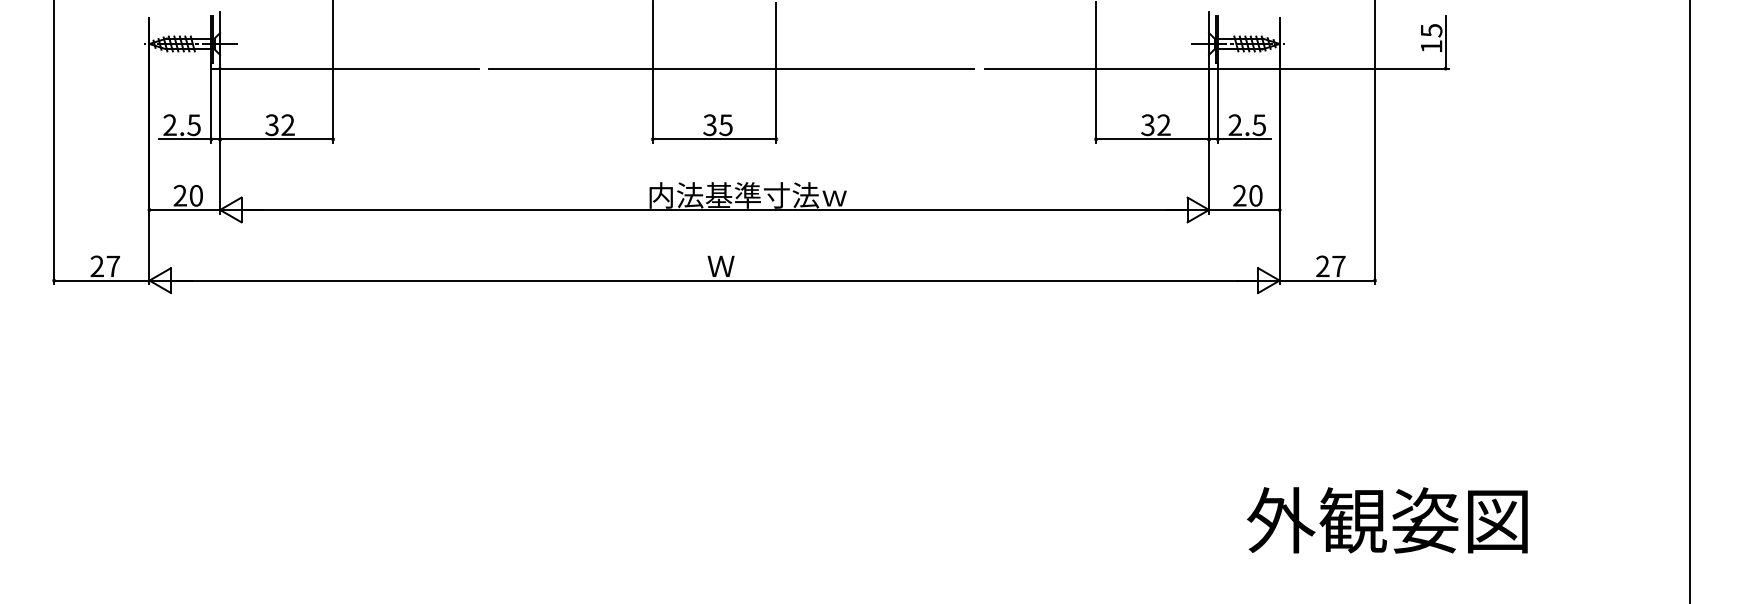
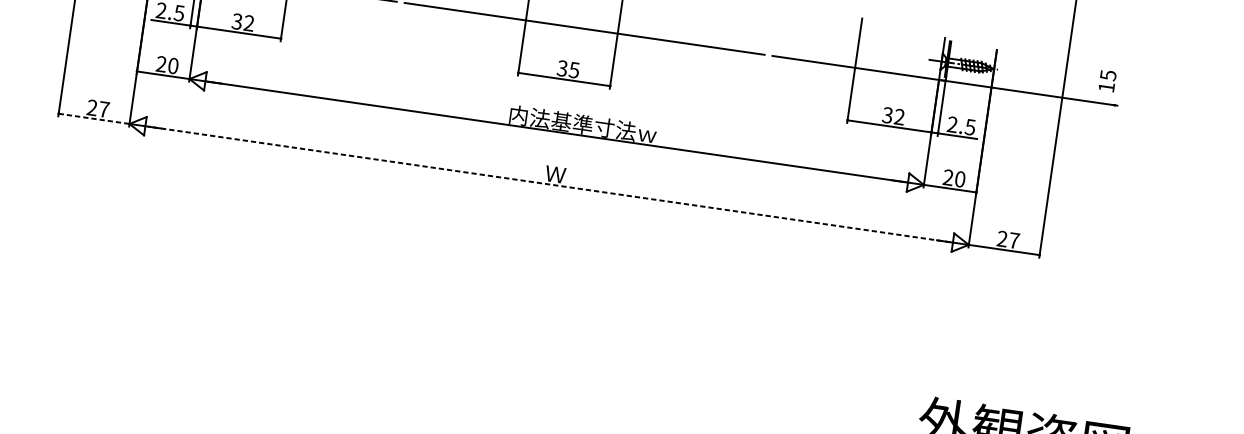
line: (1445, 41) -> (1117, 85), removed
line: (101, 280) -> (93, 118), solid -> dashed
line: (714, 280) -> (549, 184), solid -> dashed

